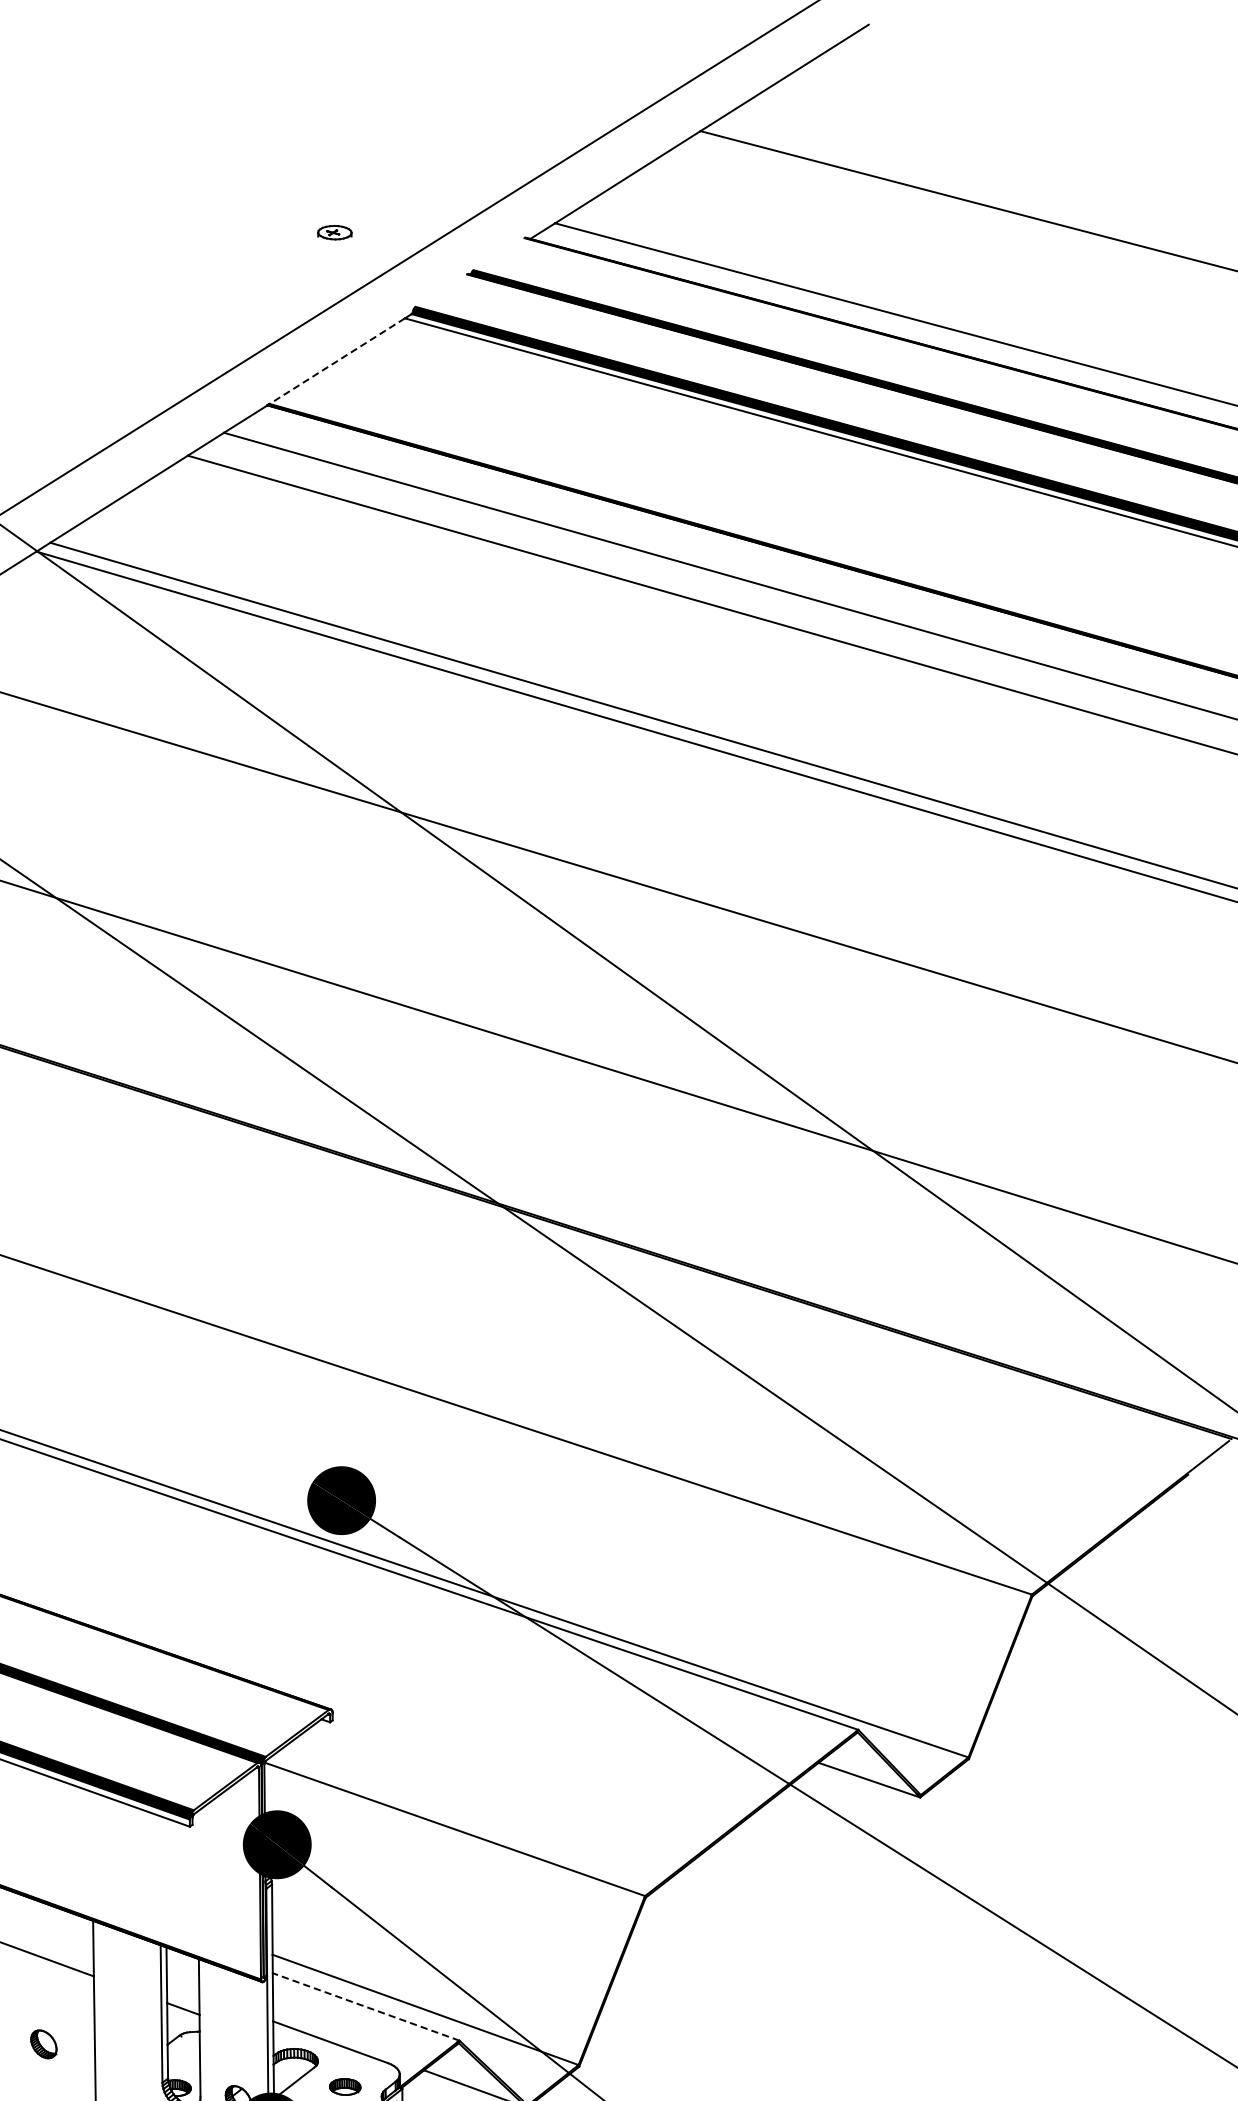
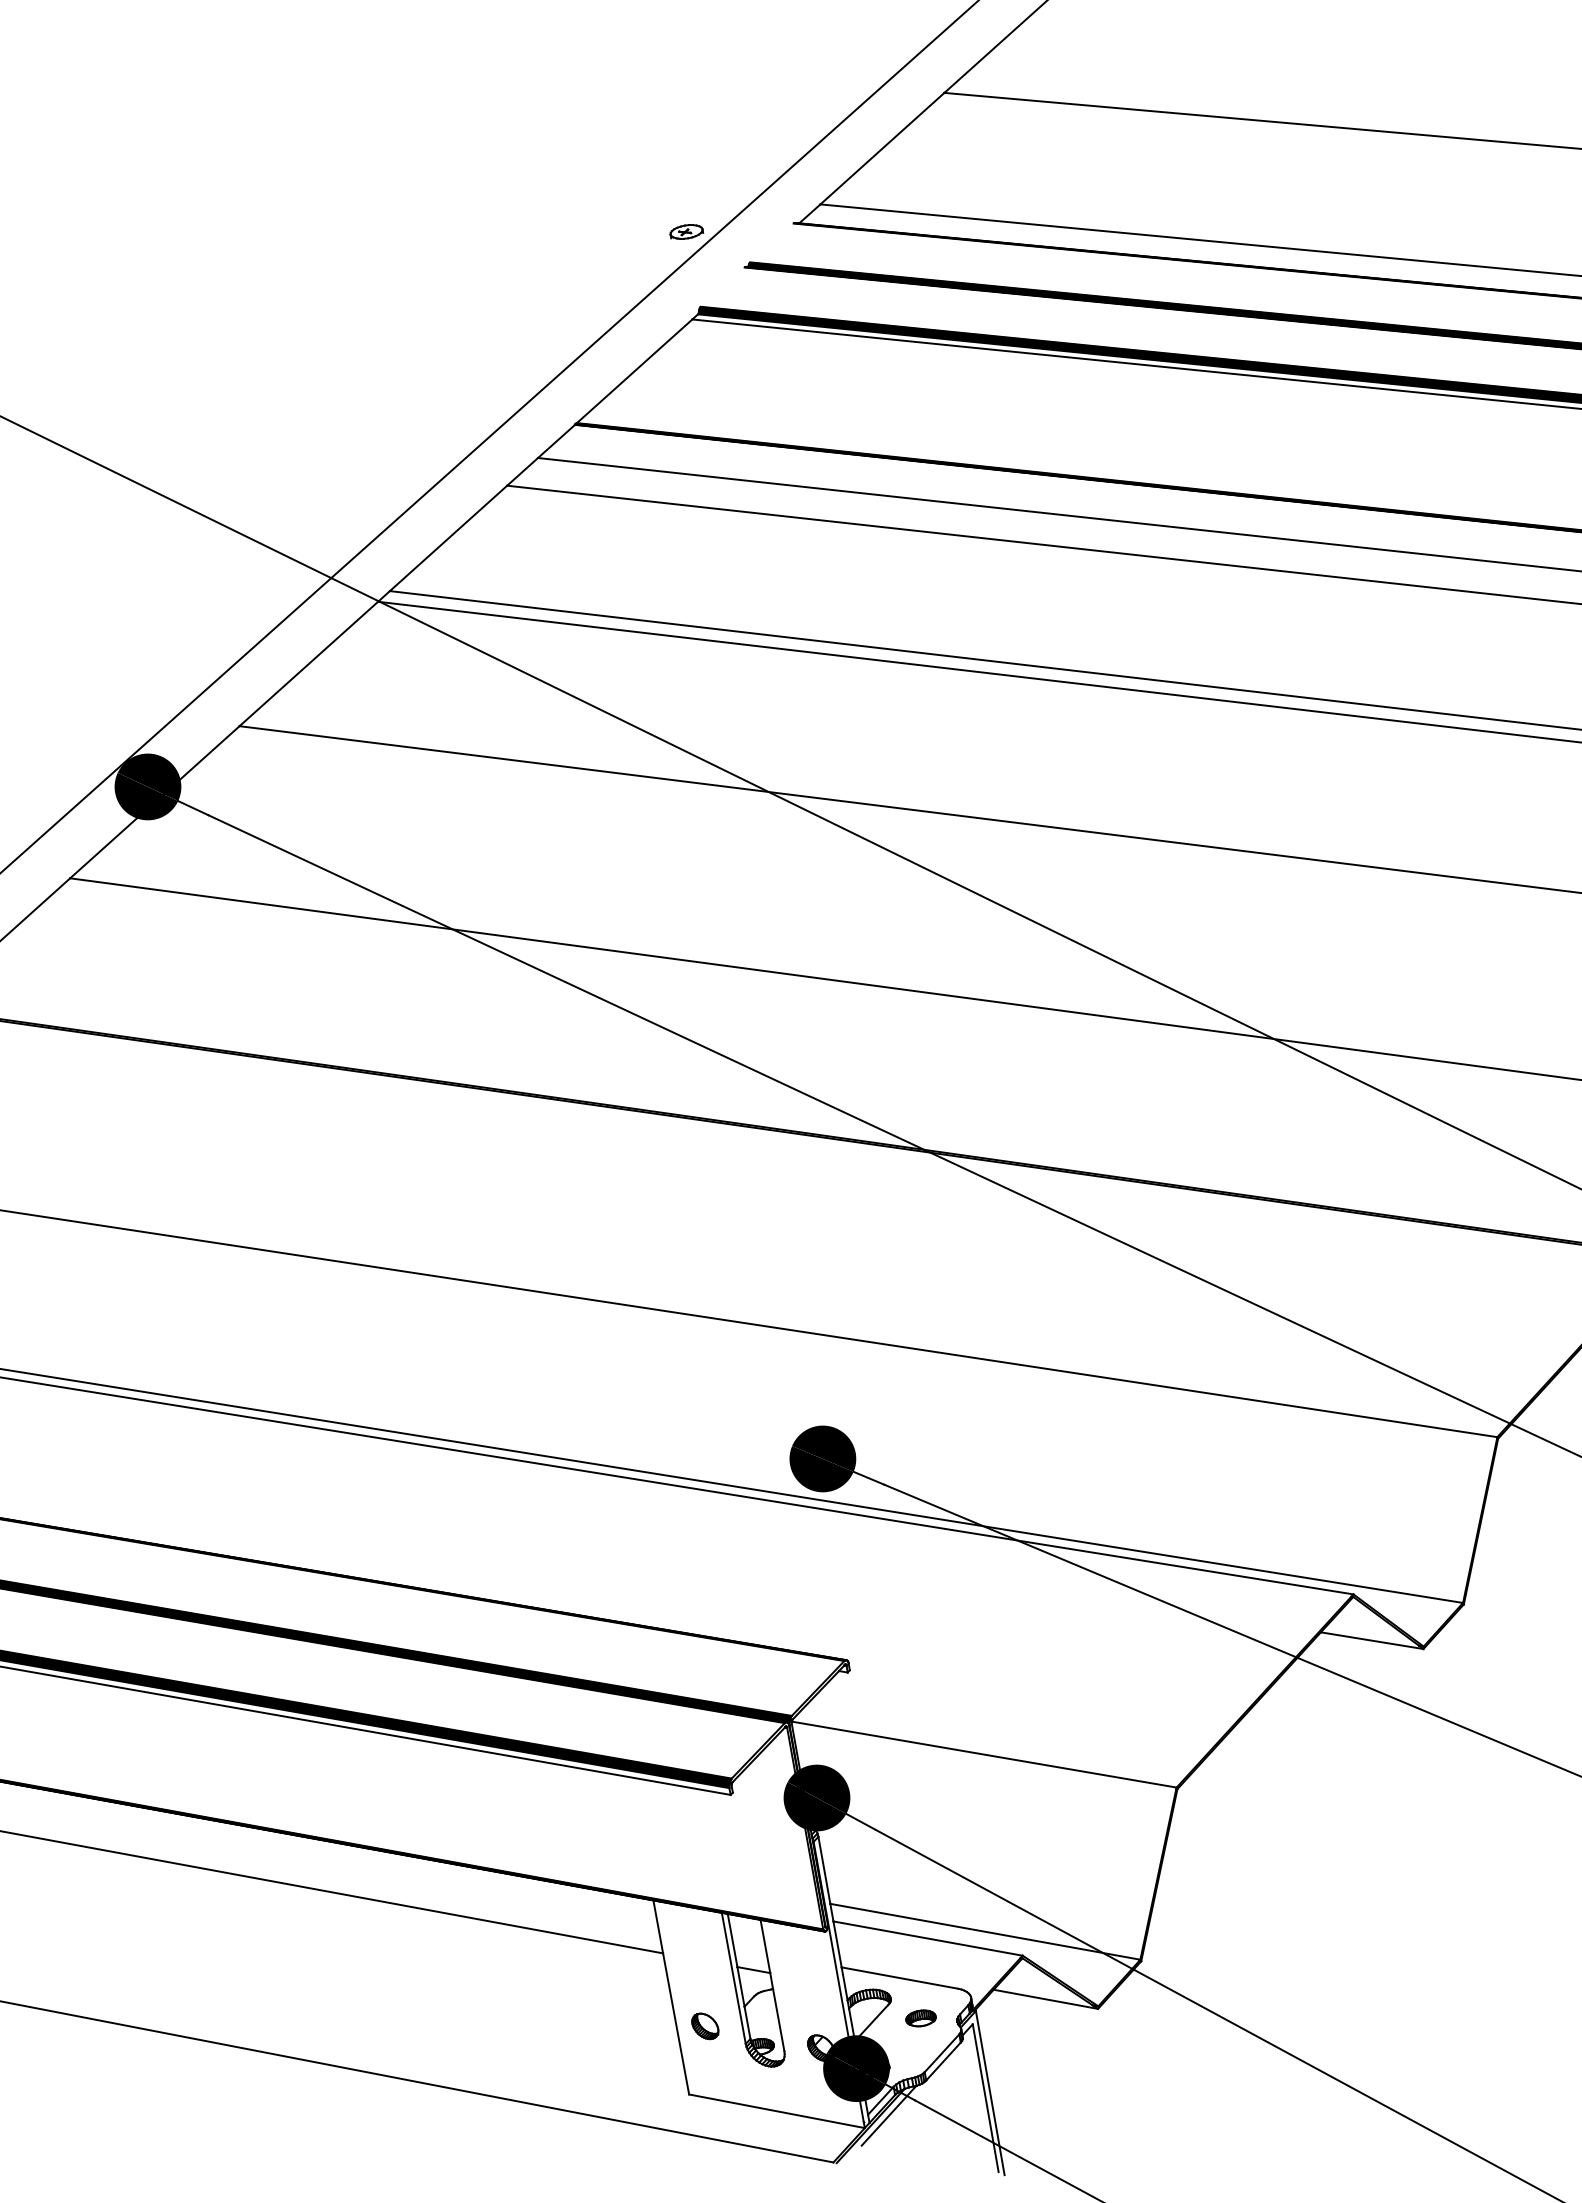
part: (334, 232) -> (686, 231), moved
line: (337, 361) -> (634, 371), dashed -> solid
line: (365, 2006) -> (927, 1938), dashed -> solid
part: (44, 2044) -> (705, 2026), moved

